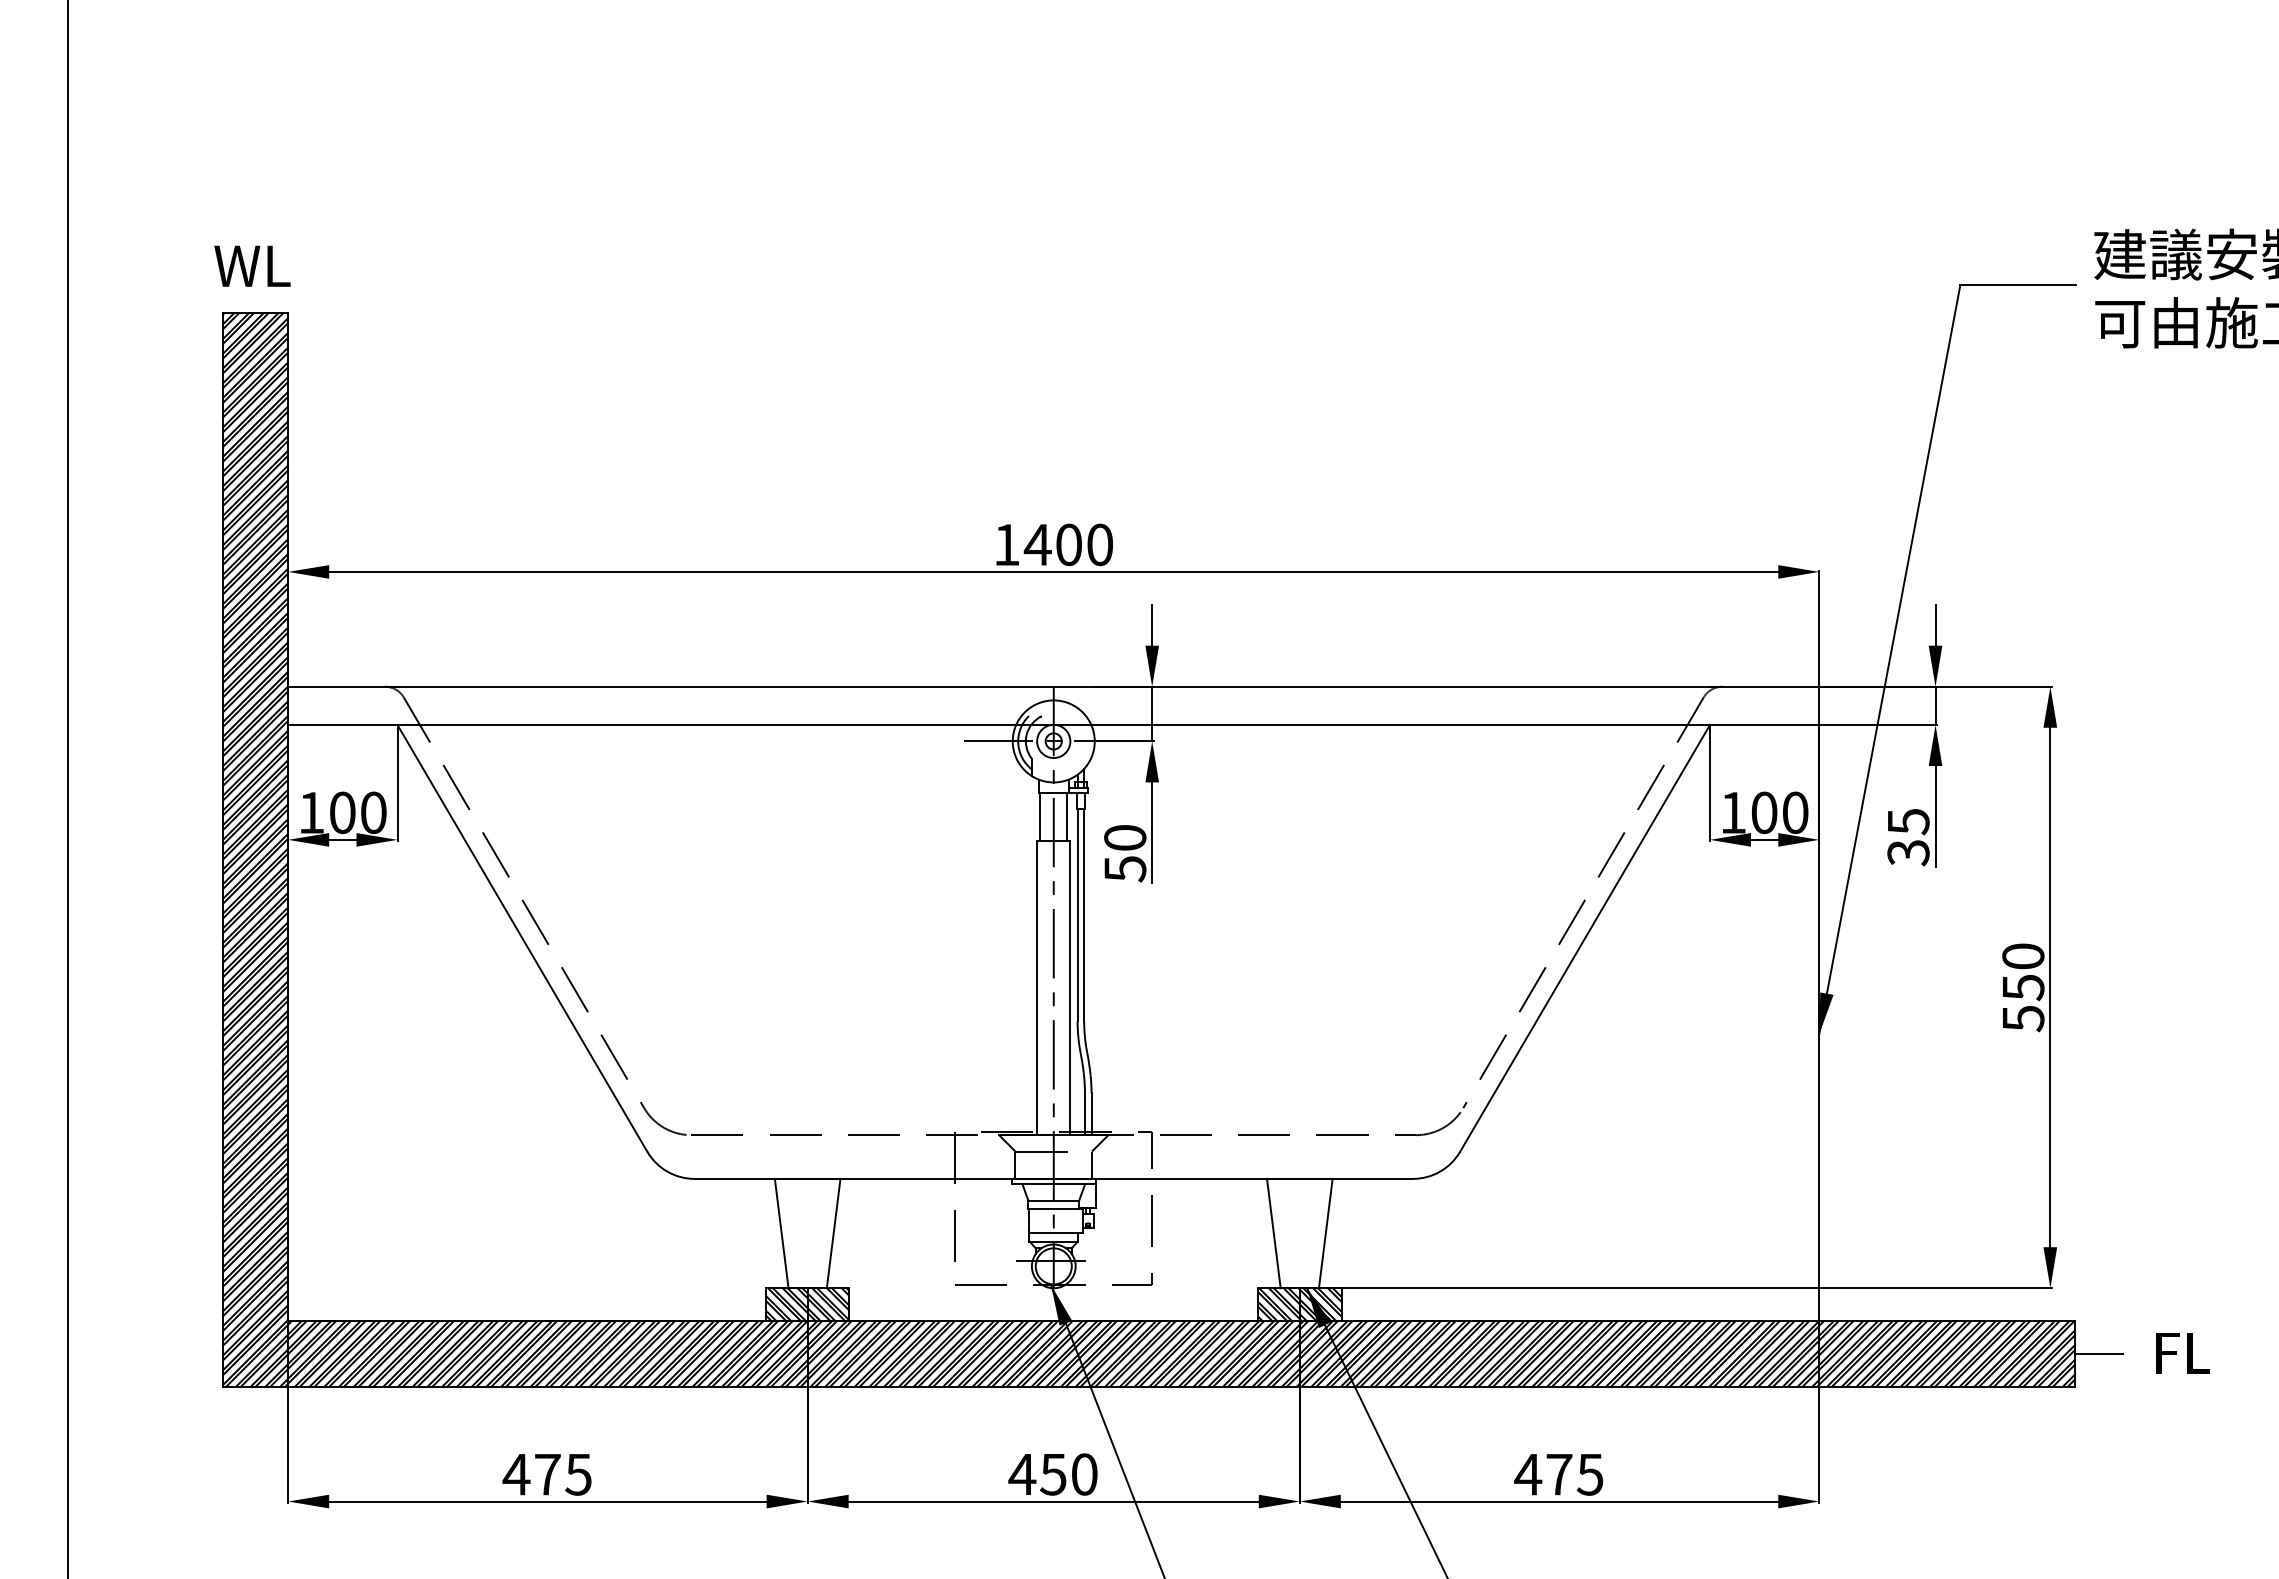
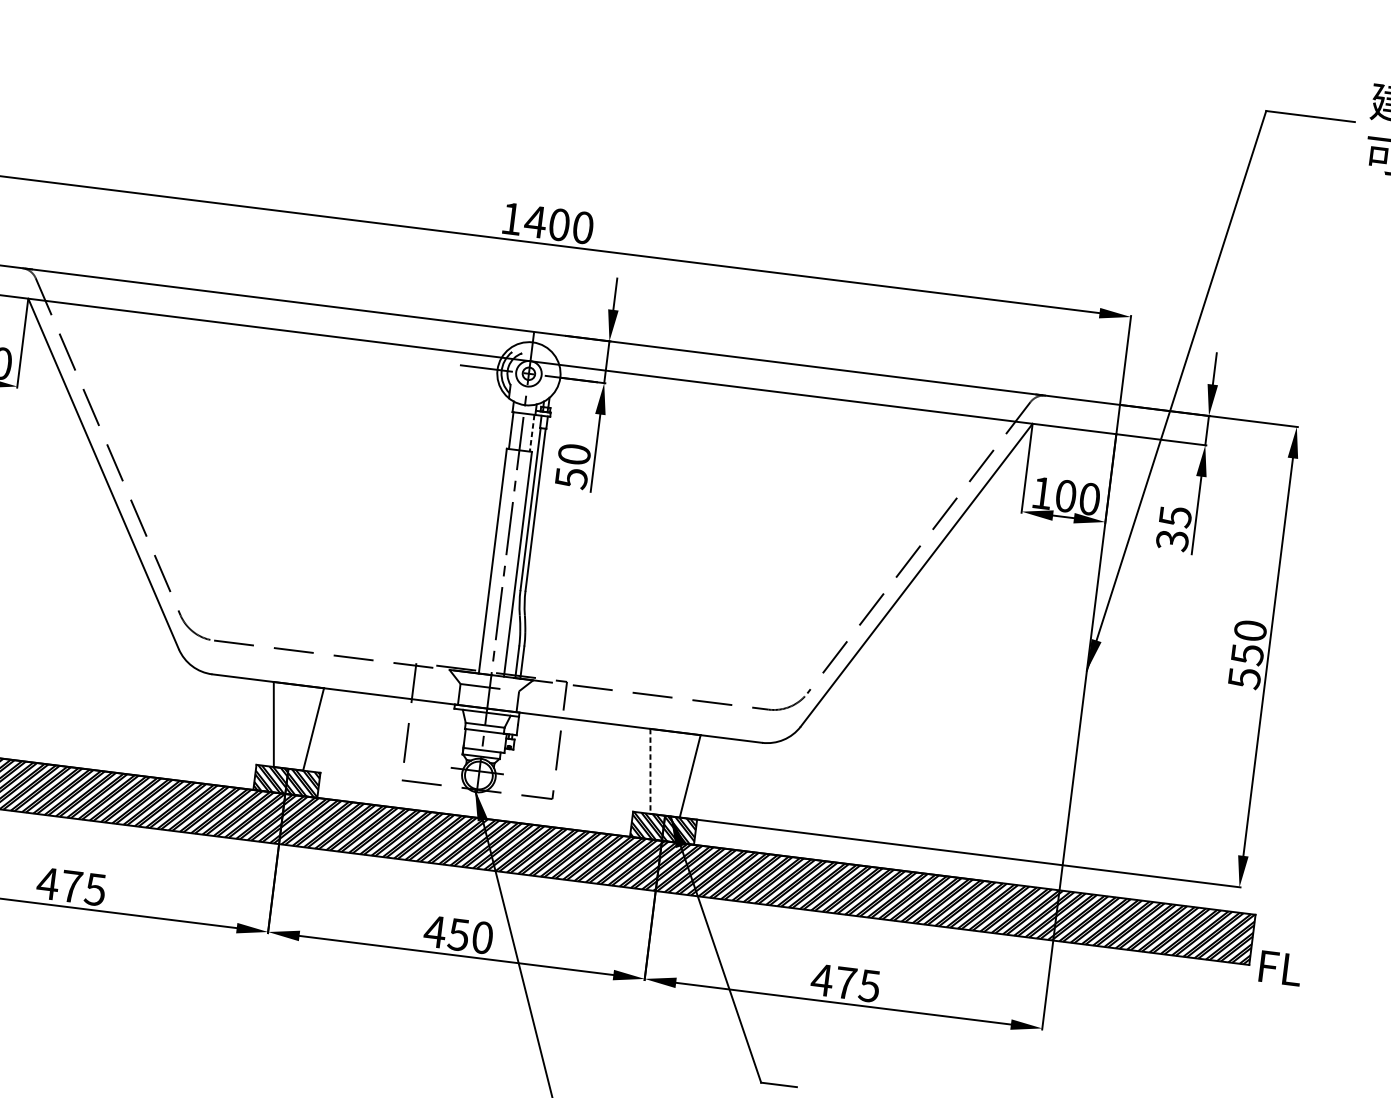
line: (1067, 817) -> (532, 433), solid -> dashed
line: (1273, 1234) -> (650, 772), solid -> dashed
line: (2099, 1353) -> (1270, 941), removed
text: (2182, 1353) -> (1279, 968), moved

